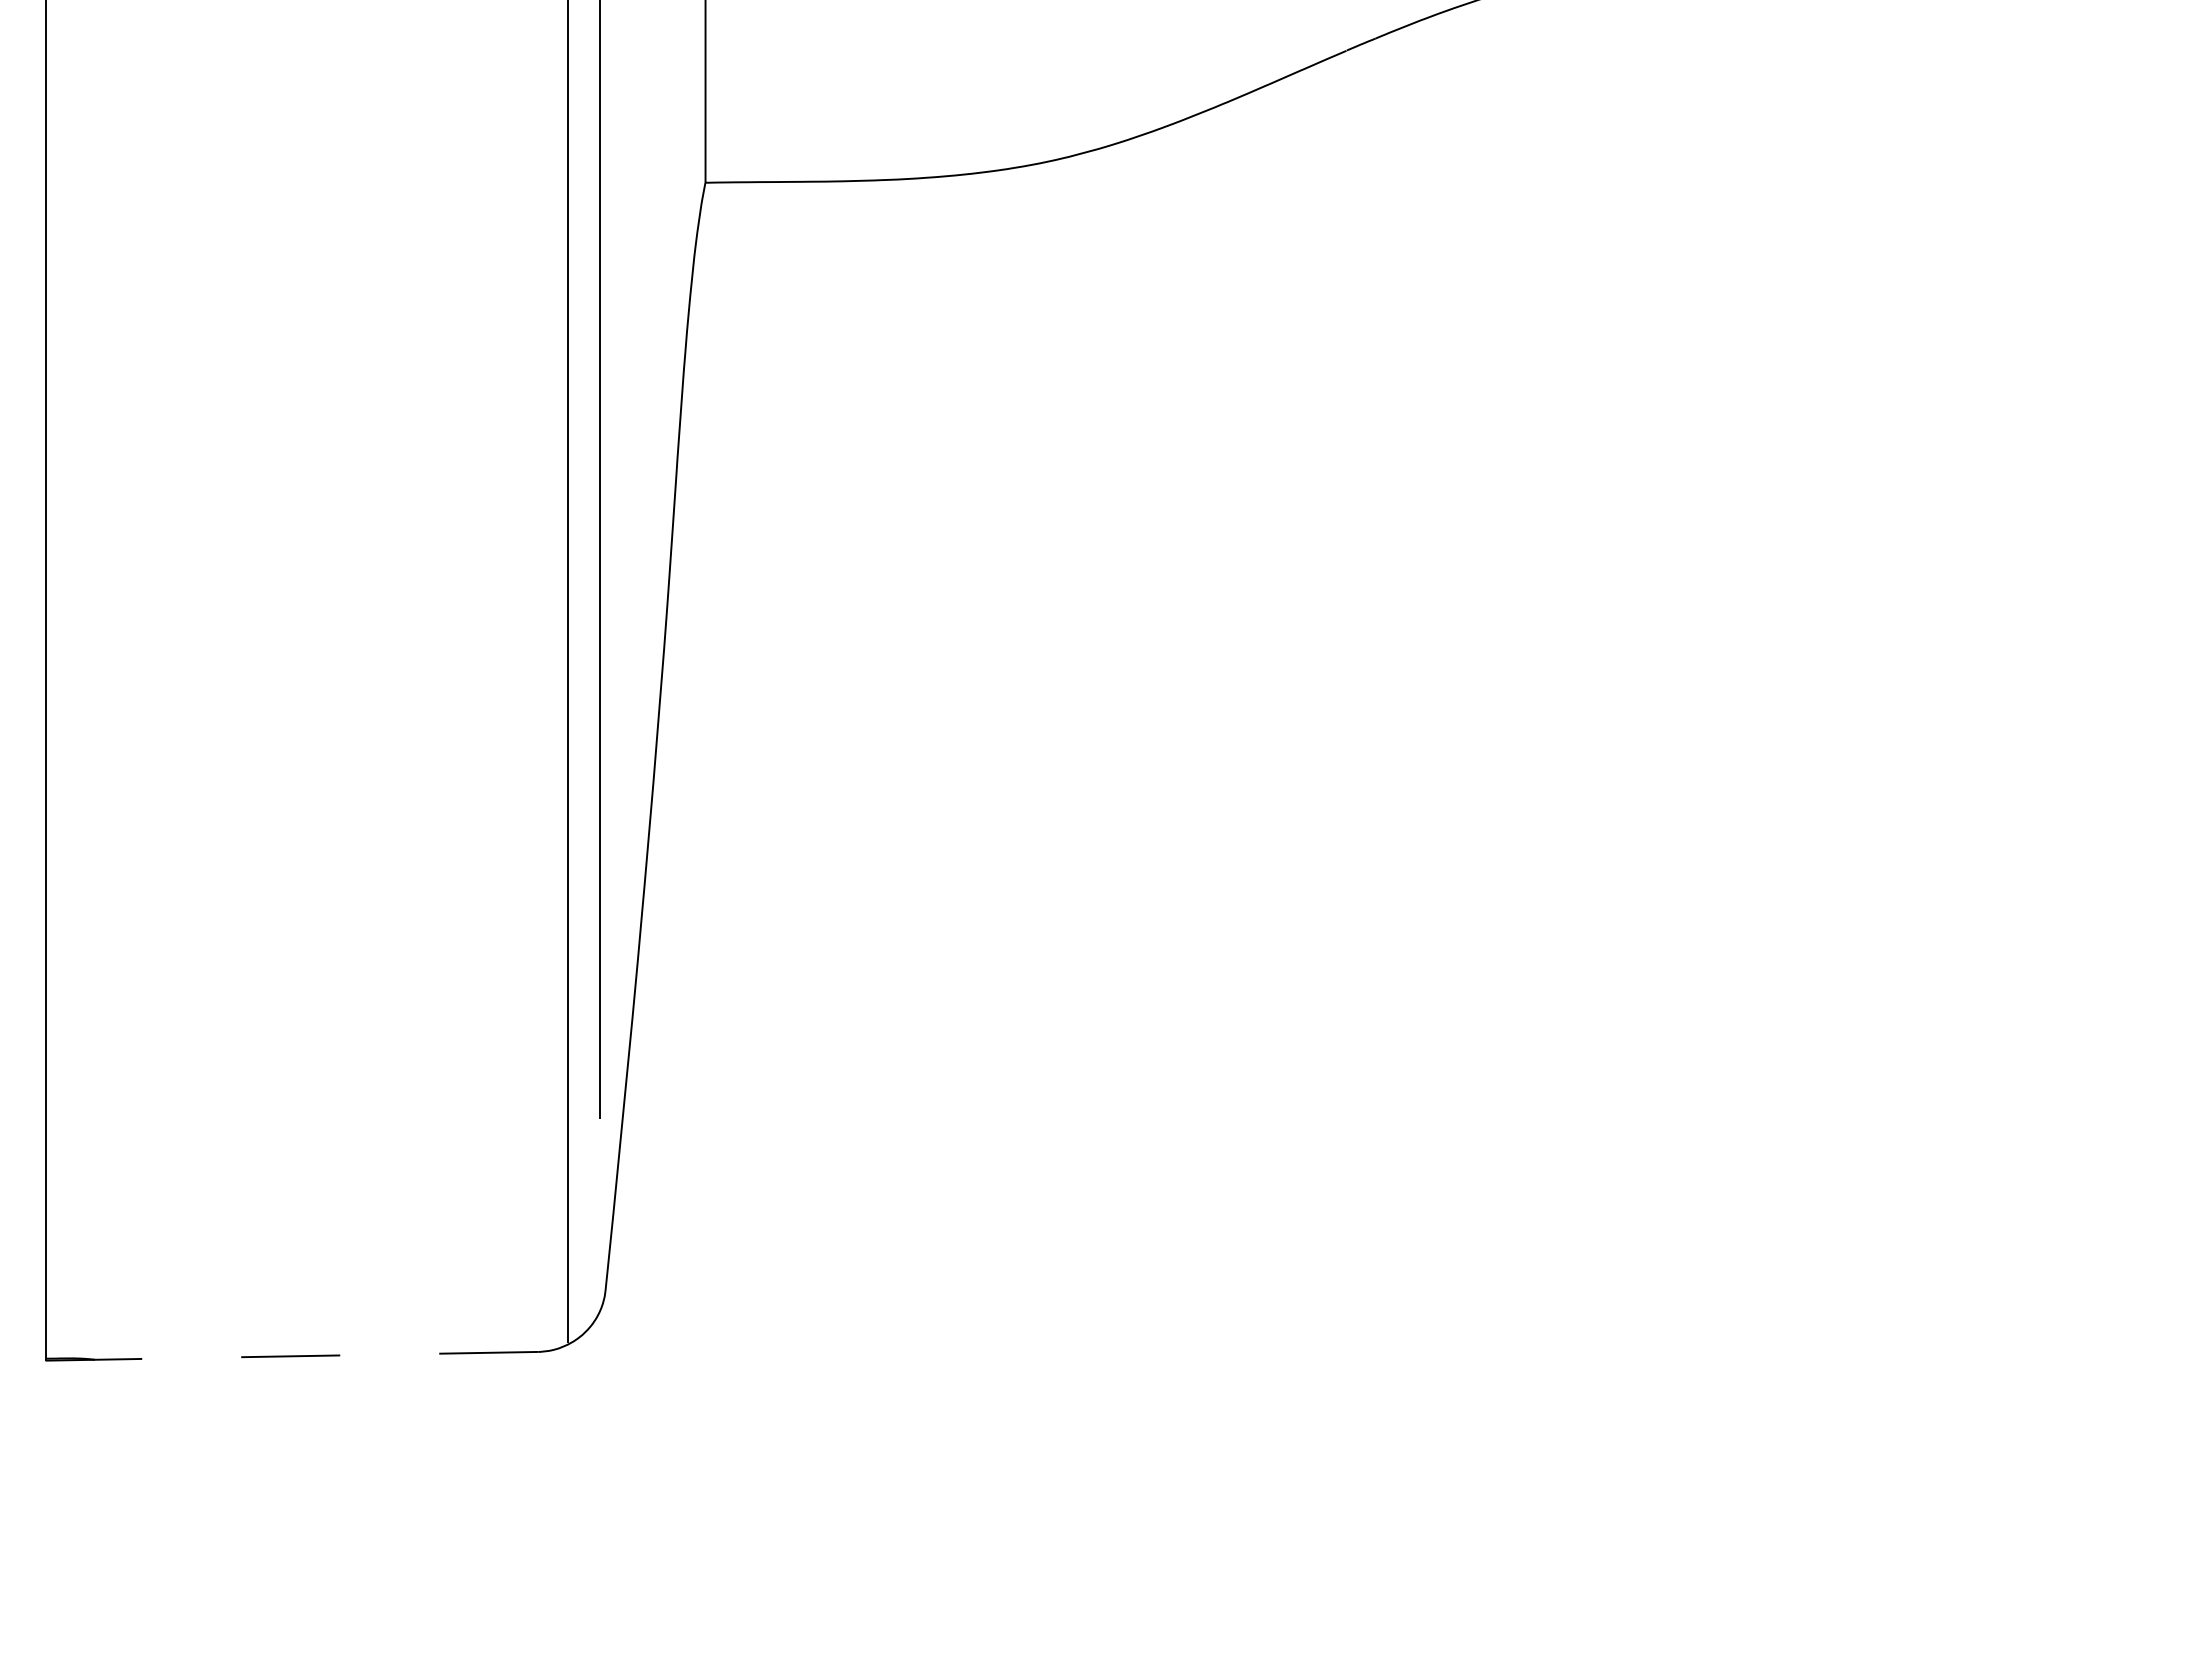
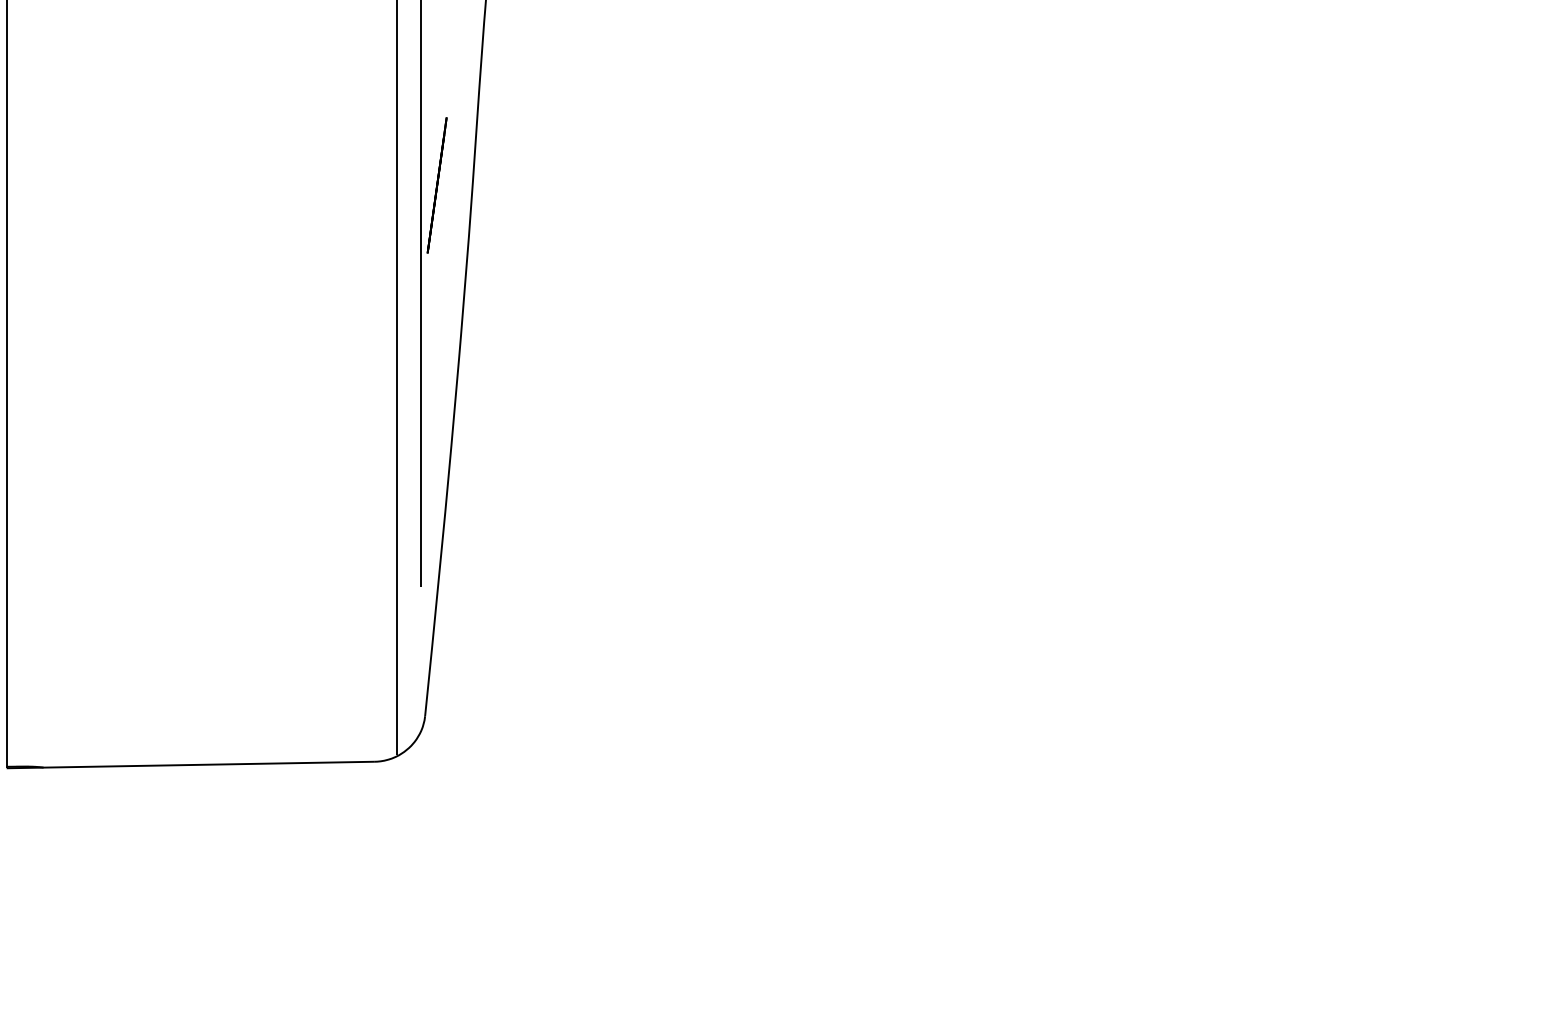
line: (621, 580) -> (437, 185), added
line: (291, 1356) -> (190, 765), dashed -> solid

